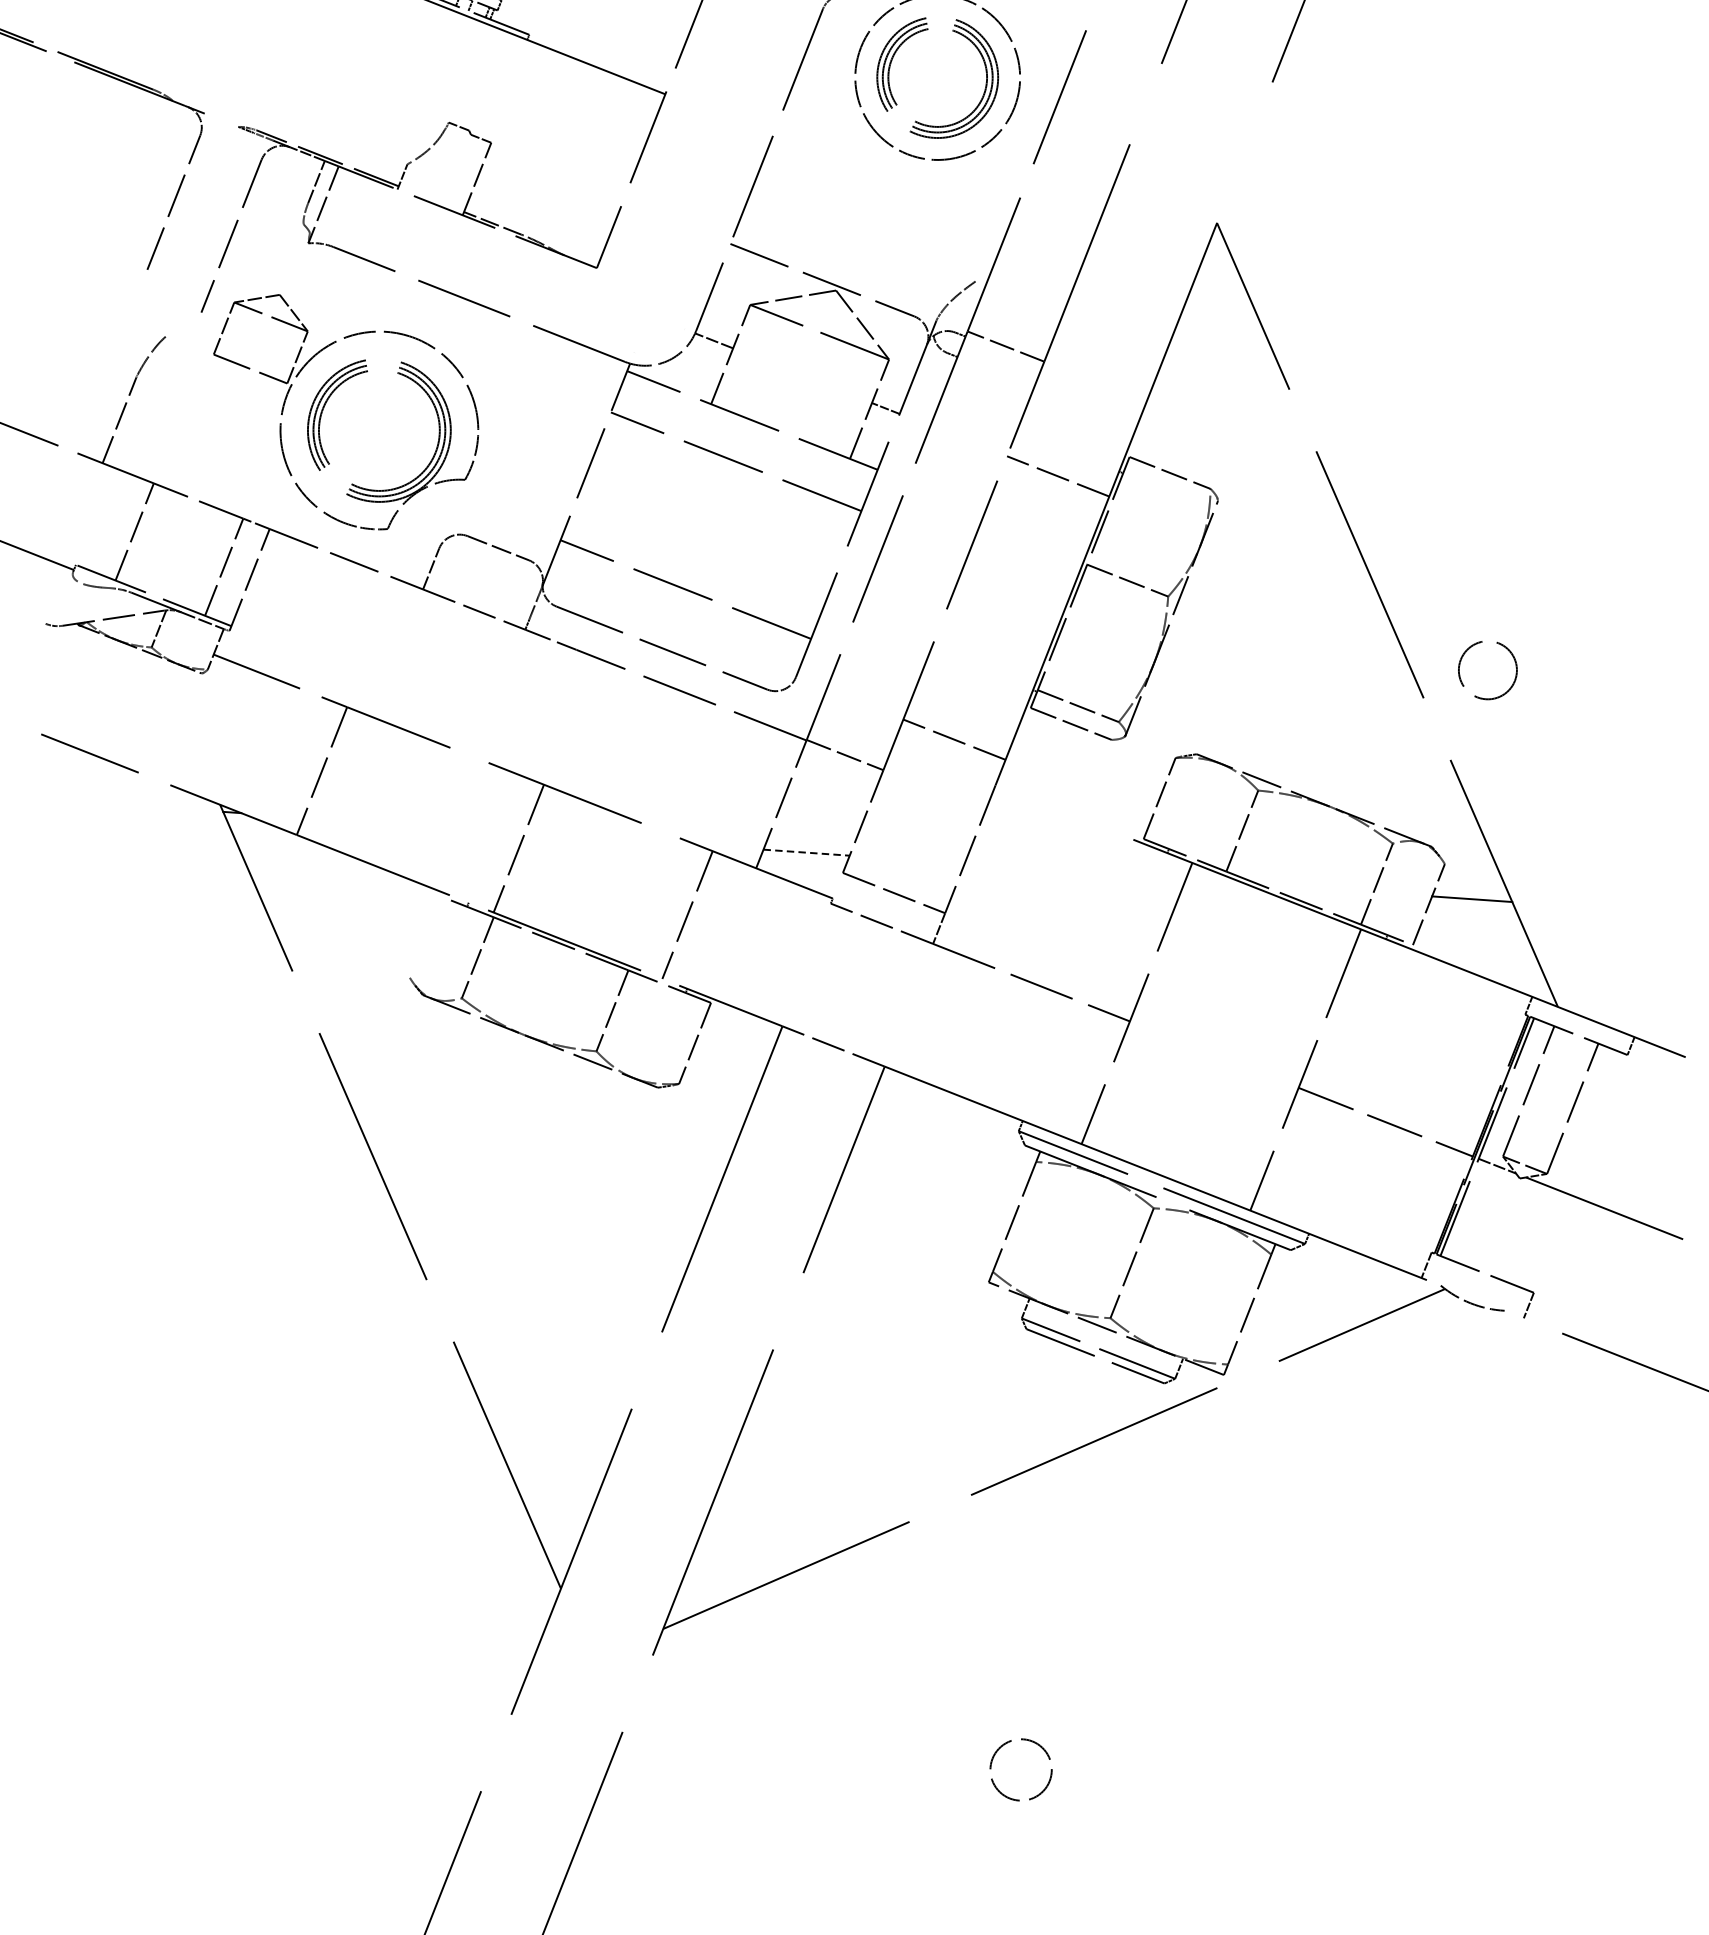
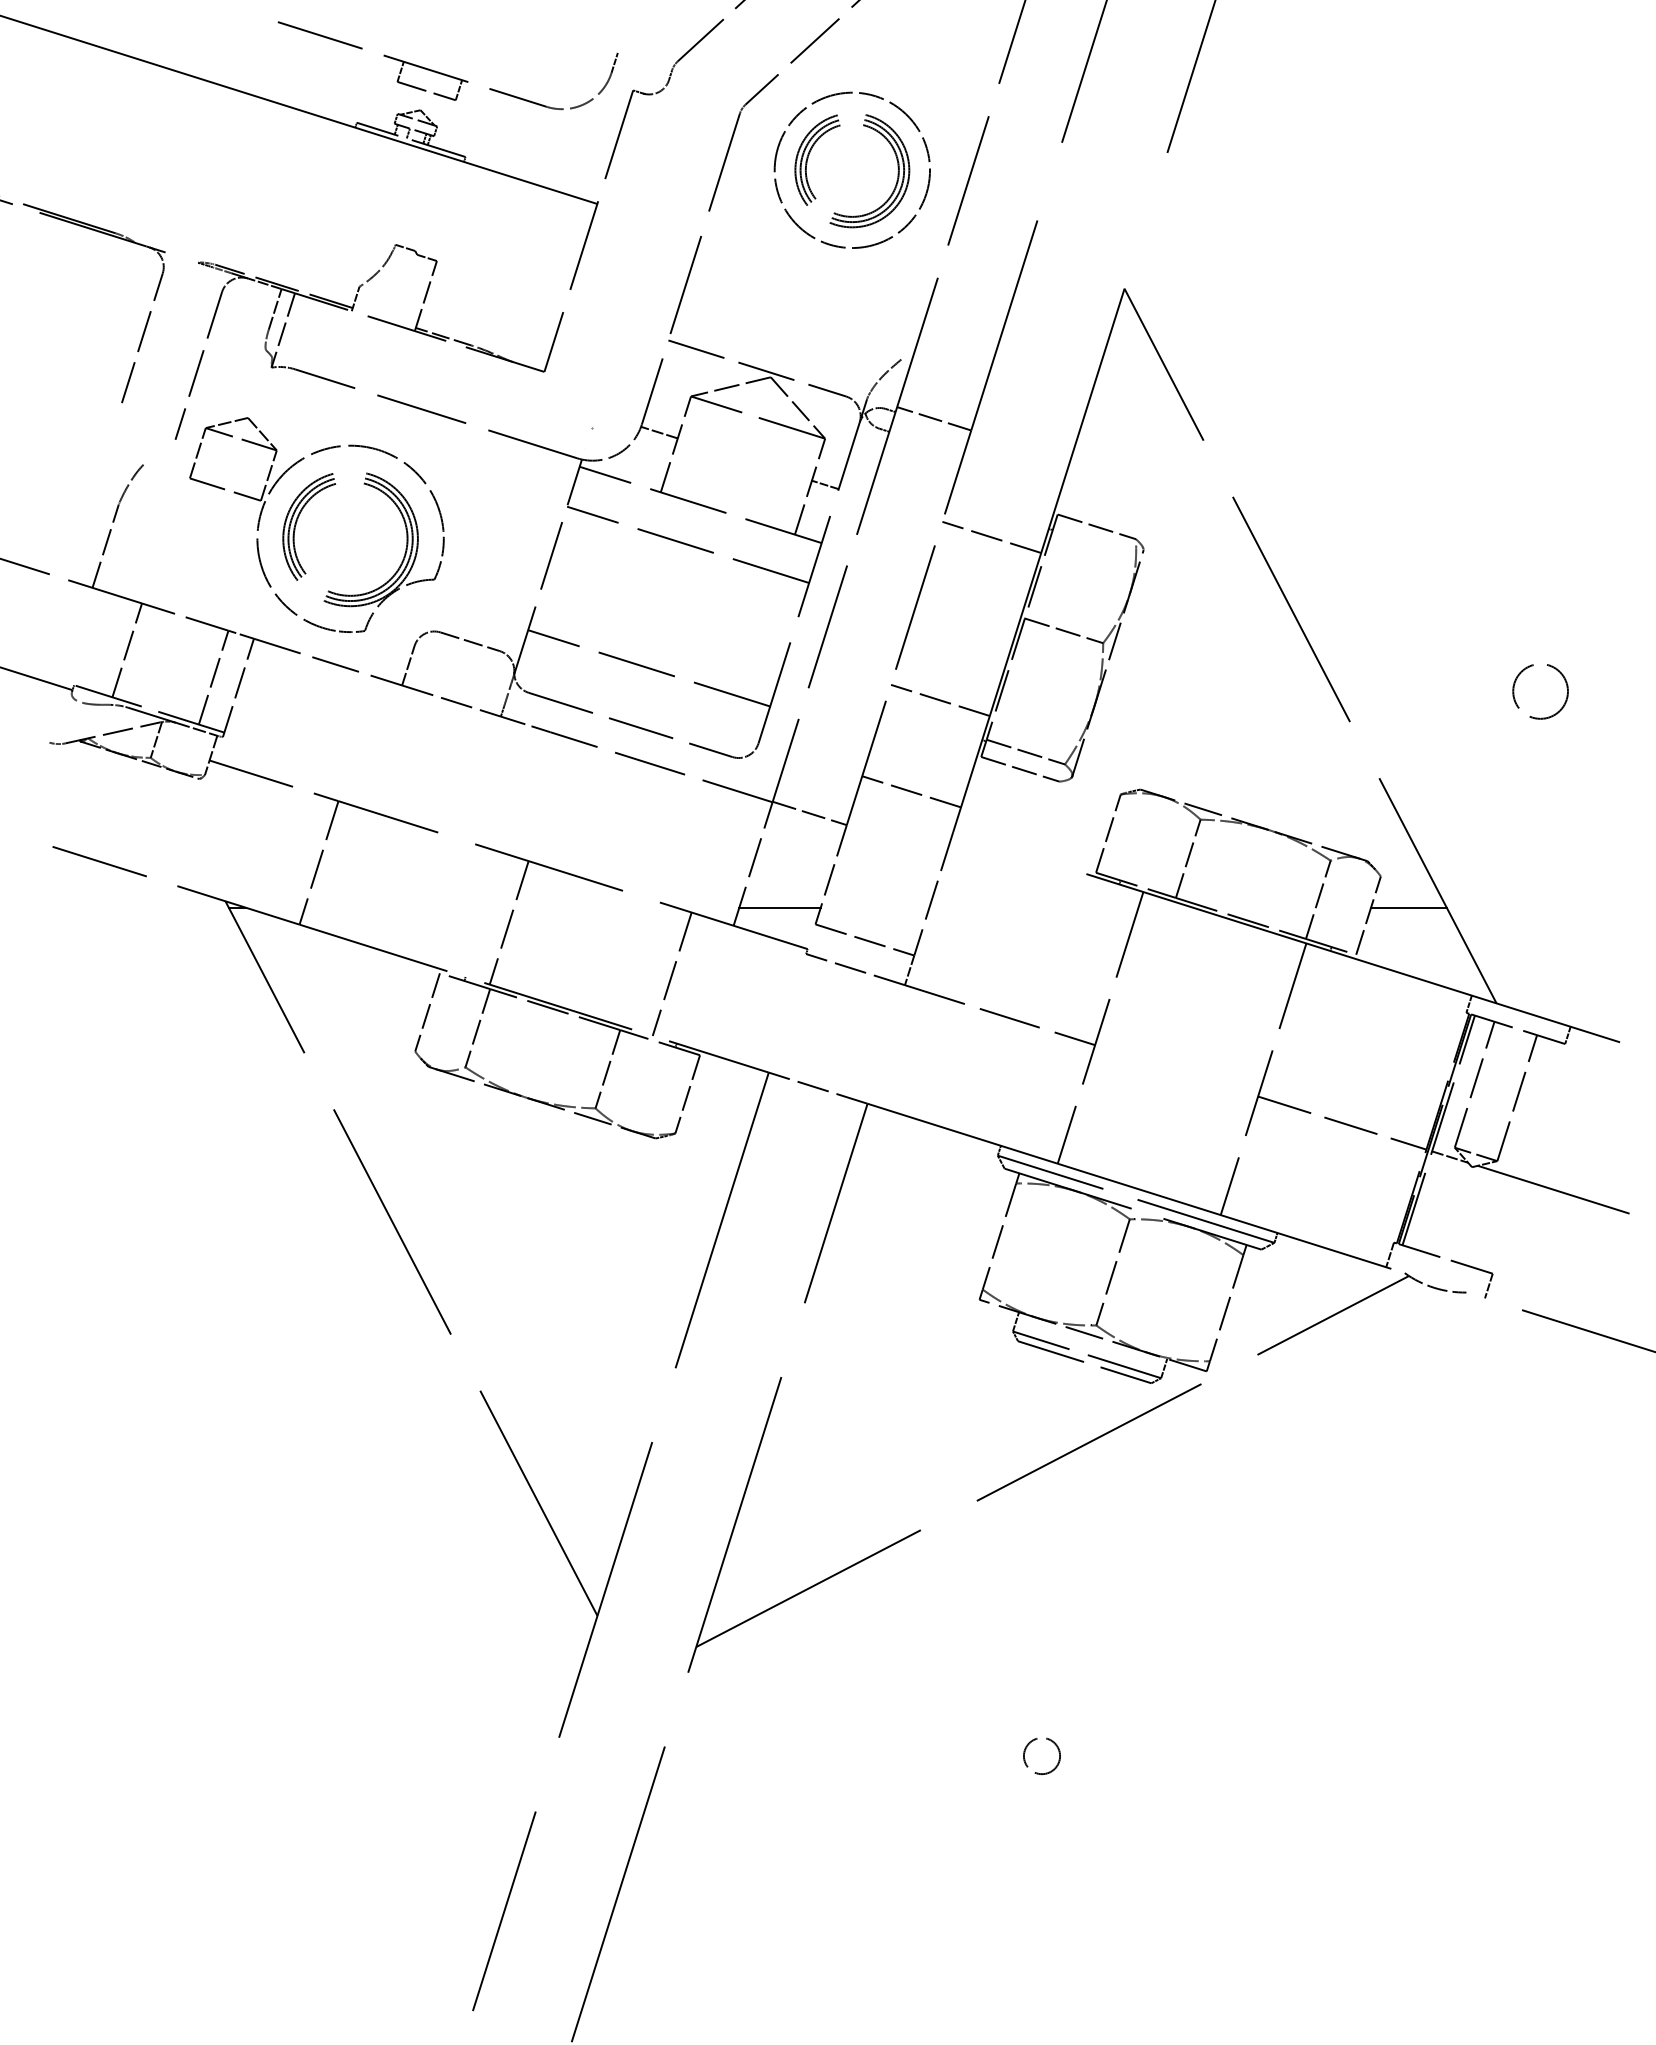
line: (991, 645) -> (940, 700), added
circle: (1487, 670) -> (1540, 691), moved
line: (807, 852) -> (780, 907), dashed -> solid
line: (425, 937) -> (427, 1012), added
circle: (1020, 1769) -> (1041, 1755), size x0.62

